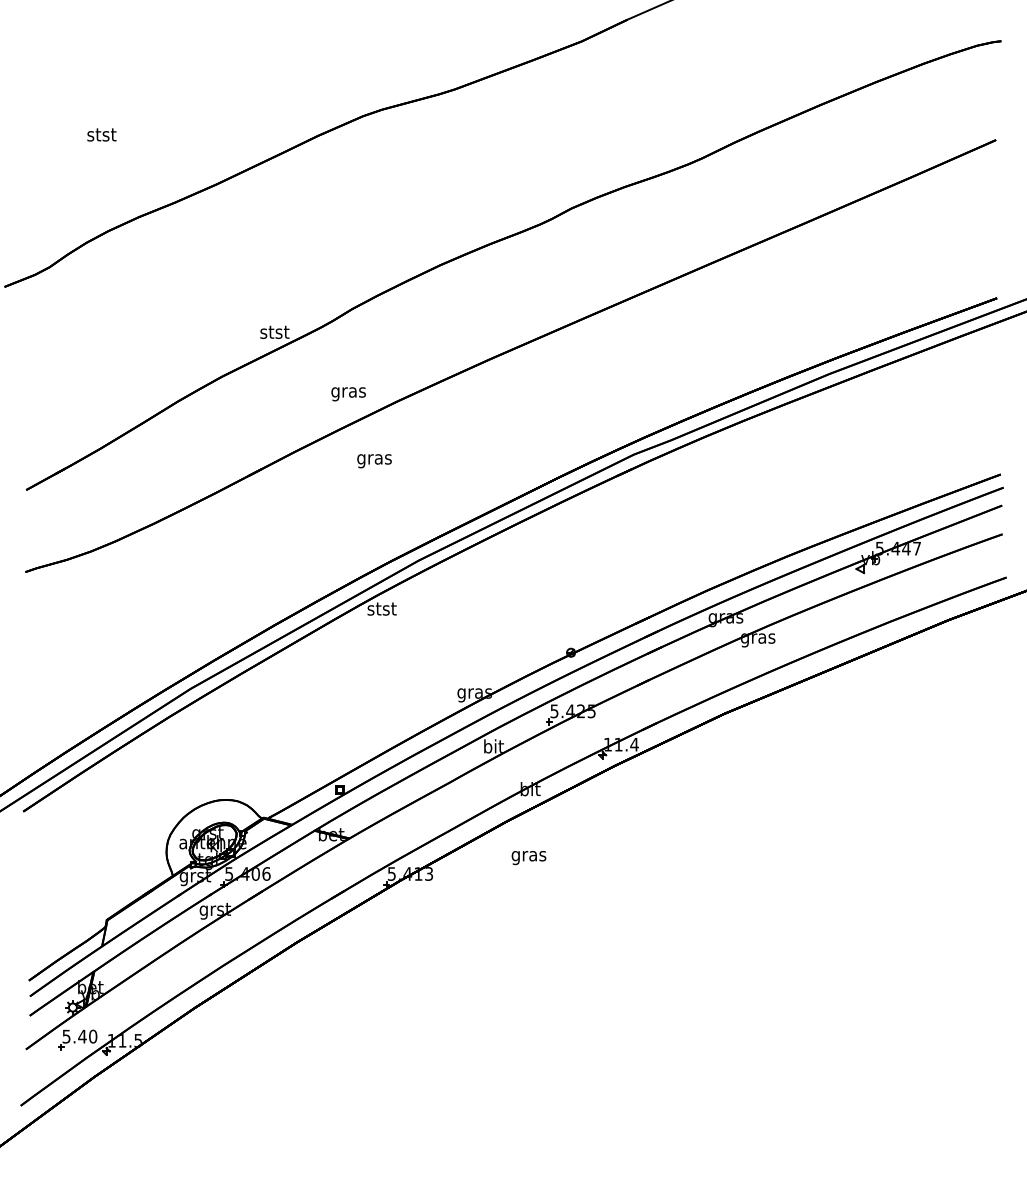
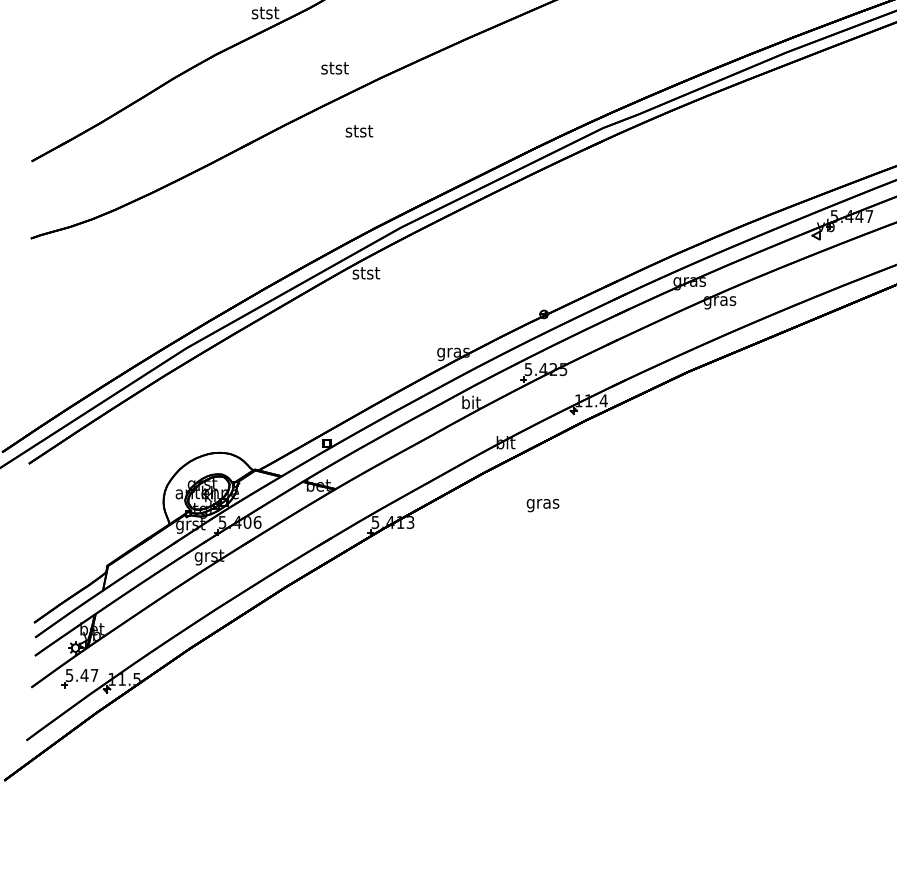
text: (348, 392) -> (334, 69), gras -> stst
text: (374, 459) -> (359, 132), gras -> stst
text: (528, 858) -> (542, 506), moved
text: (93, 1036) -> (94, 675), 5.40 -> 5.47

